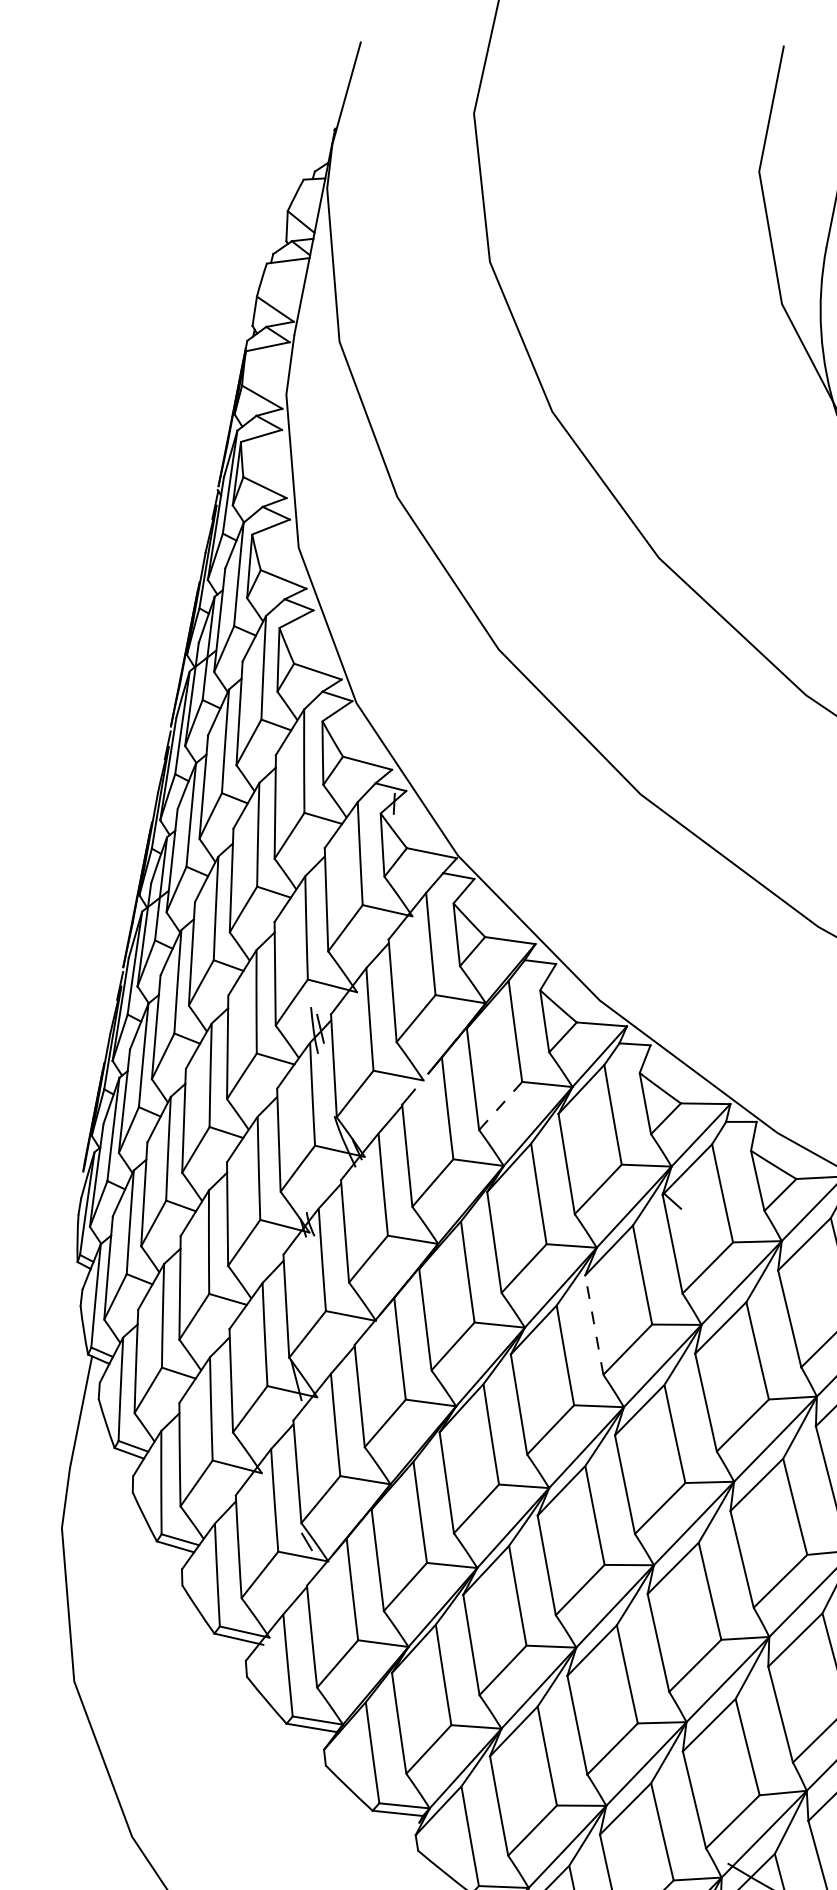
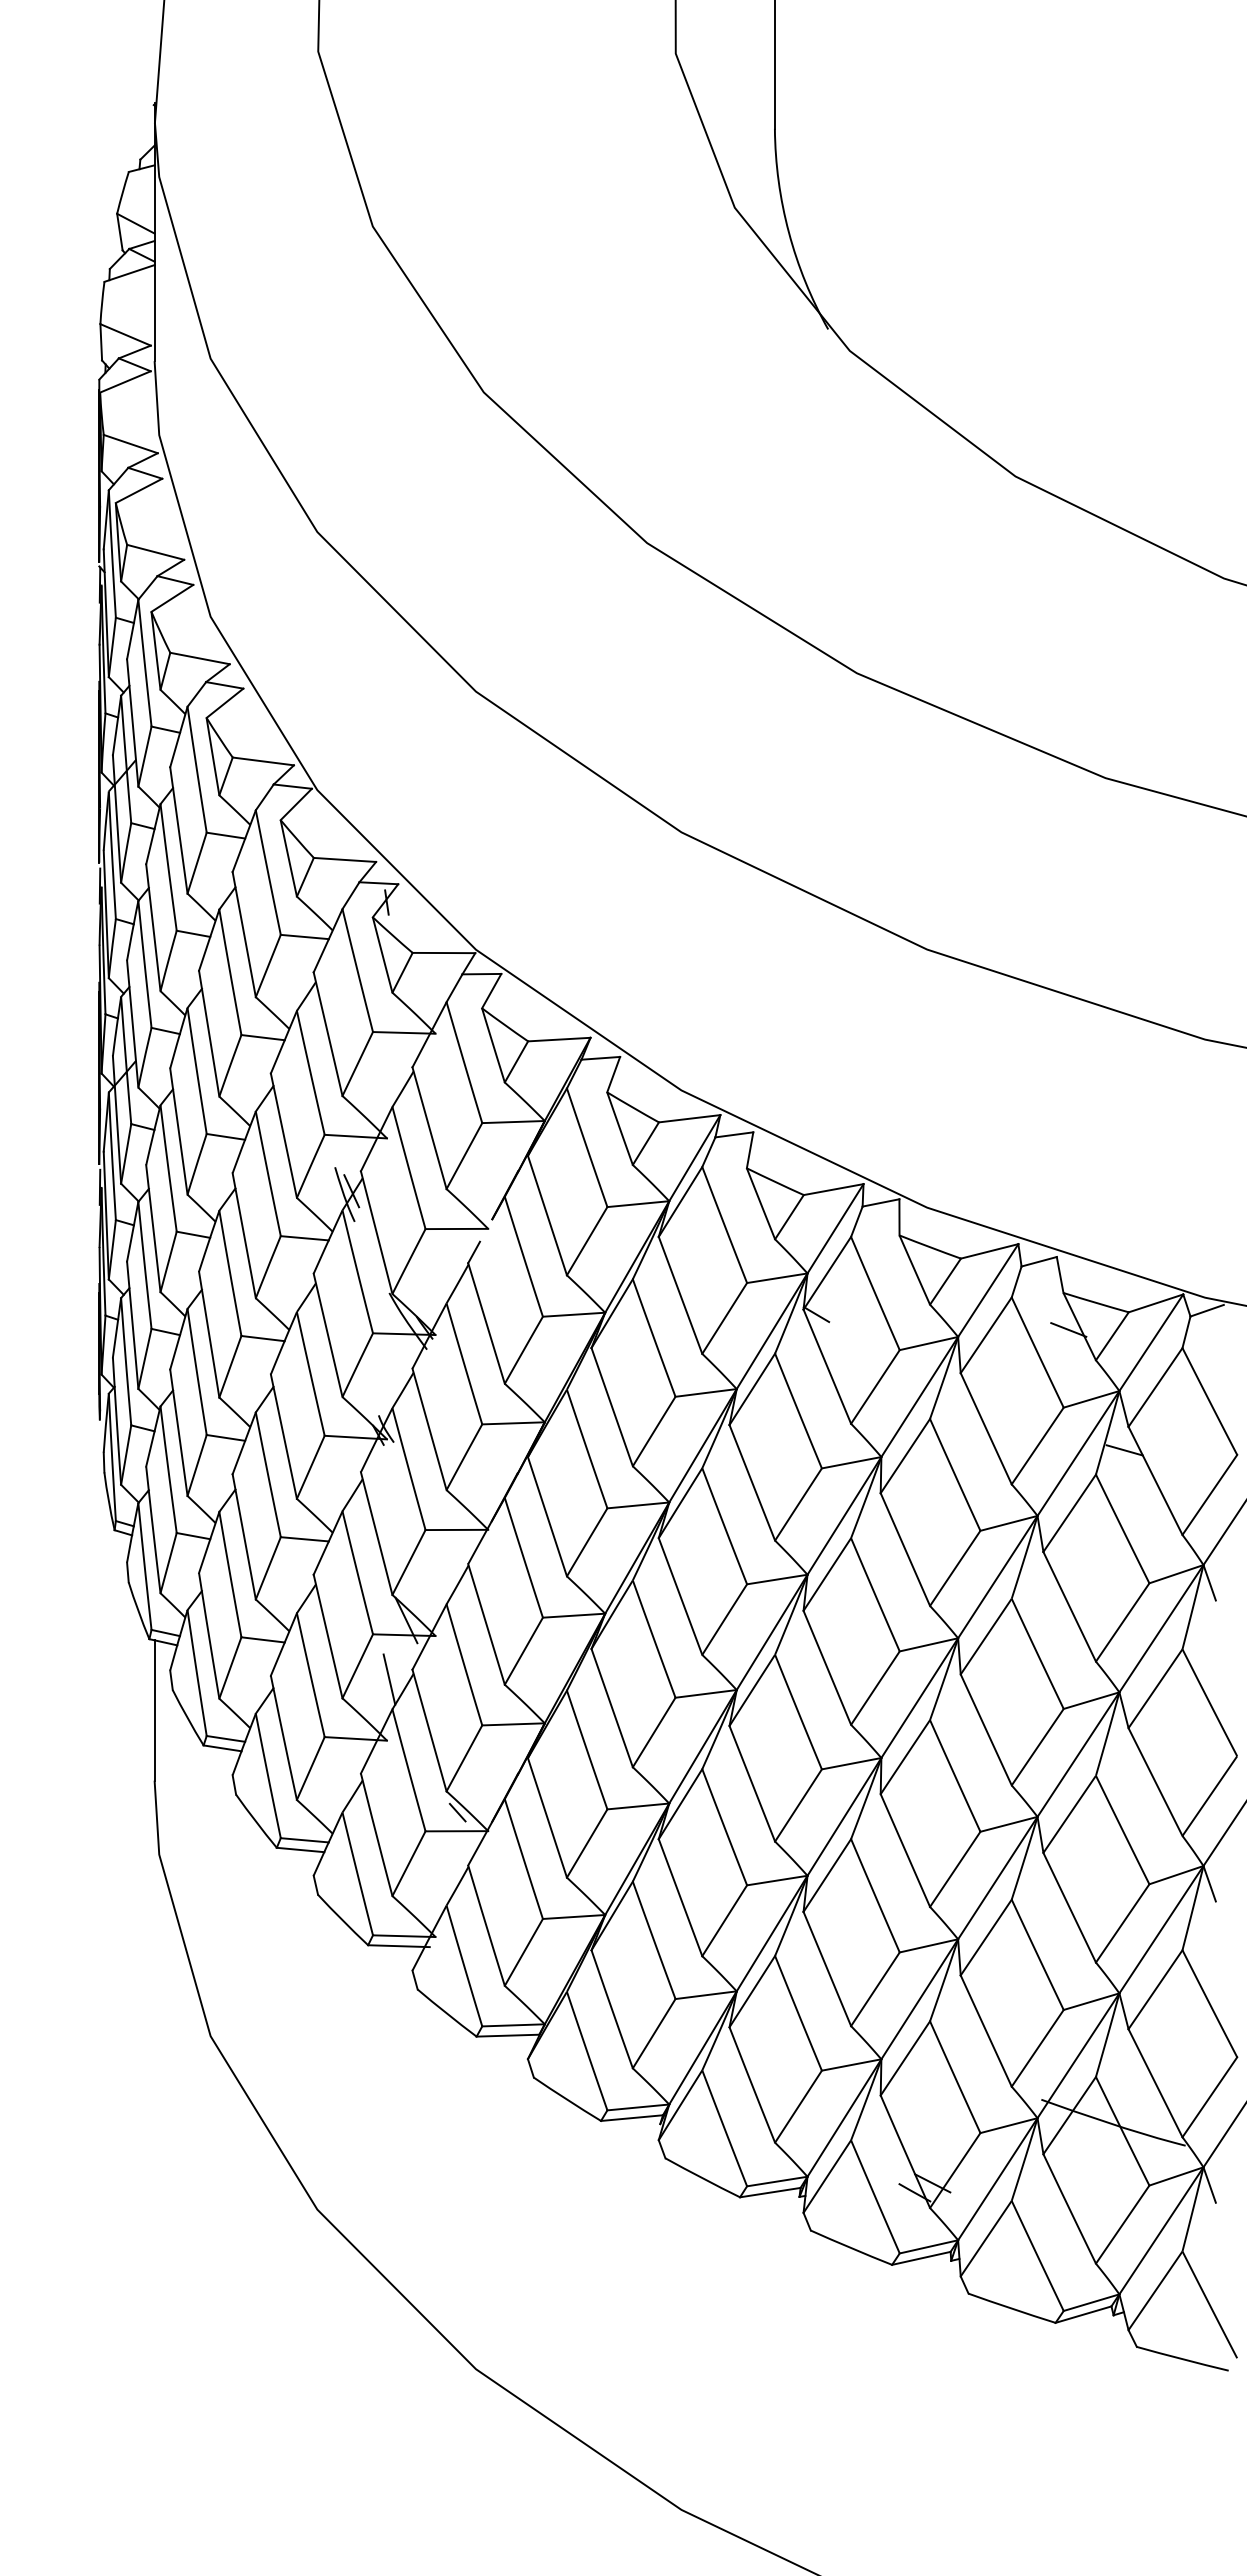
line: (500, 1106) -> (587, 1241), dashed -> solid
line: (594, 1324) -> (752, 1482), dashed -> solid
line: (273, 1424) -> (389, 1679), added

